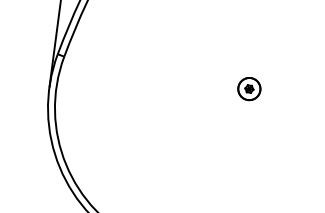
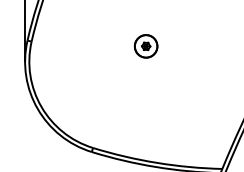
part: (248, 89) -> (145, 46), size x1.67

